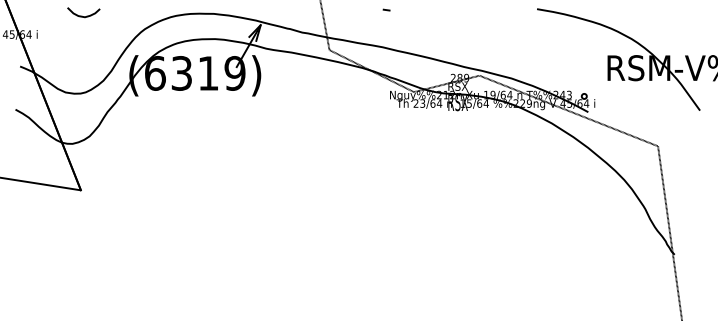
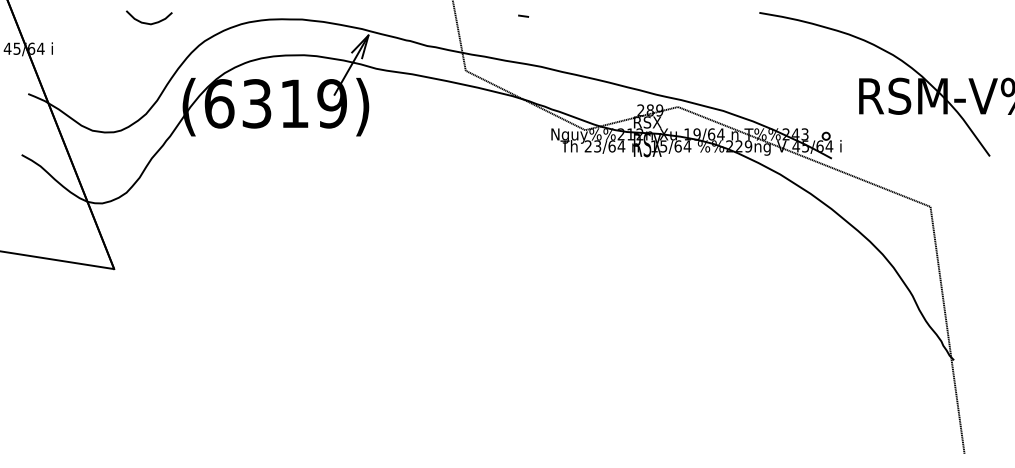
line: (386, 9) -> (523, 15), moved
curve: (82, 15) -> (147, 22), moved

